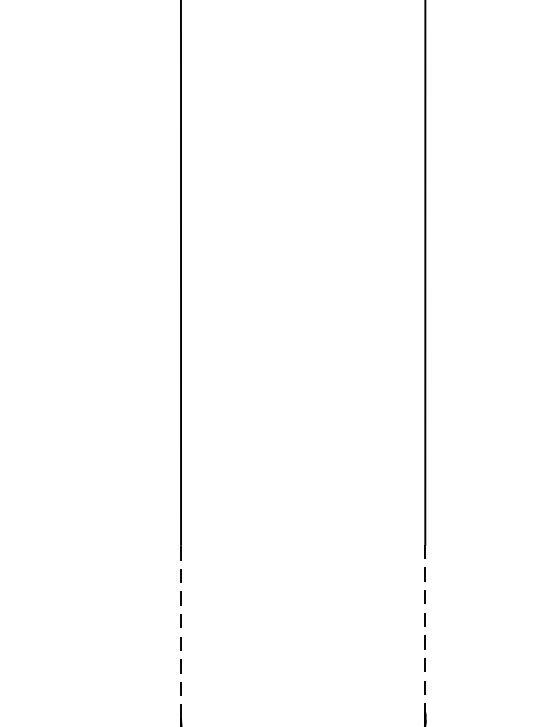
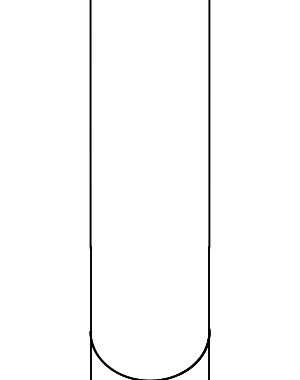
line: (180, 631) -> (90, 289), dashed -> solid
line: (425, 633) -> (209, 290), dashed -> solid

